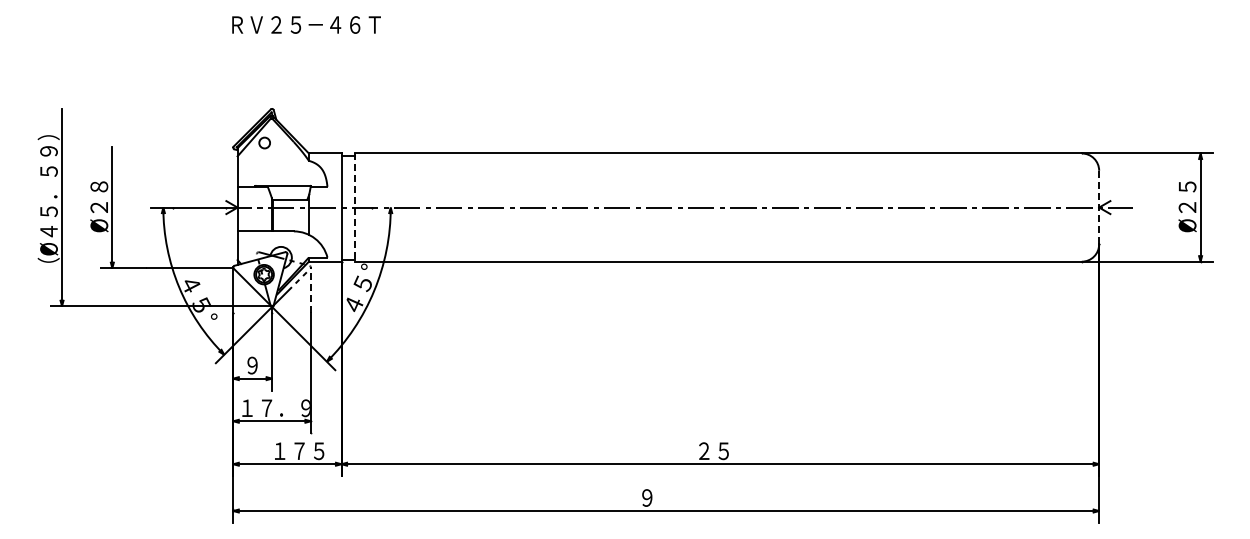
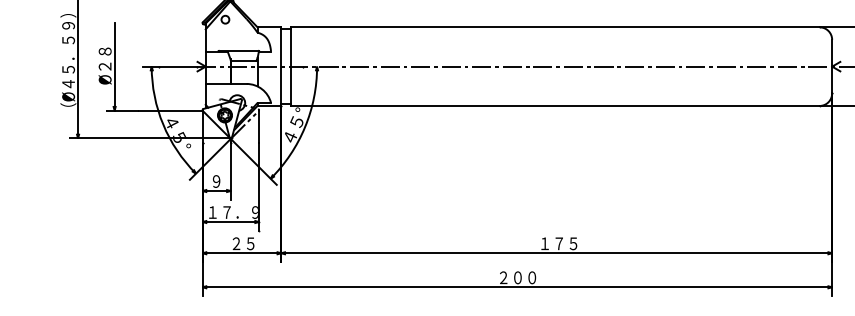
line: (1099, 207) -> (832, 66), dashed -> solid
line: (354, 208) -> (290, 67), dashed -> solid
line: (310, 290) -> (258, 126), dashed -> solid
text: (299, 451) -> (250, 244), １７５ -> ２５
text: (723, 451) -> (559, 244), ２５ -> １７５
text: (666, 497) -> (517, 277), ９ -> ２００

